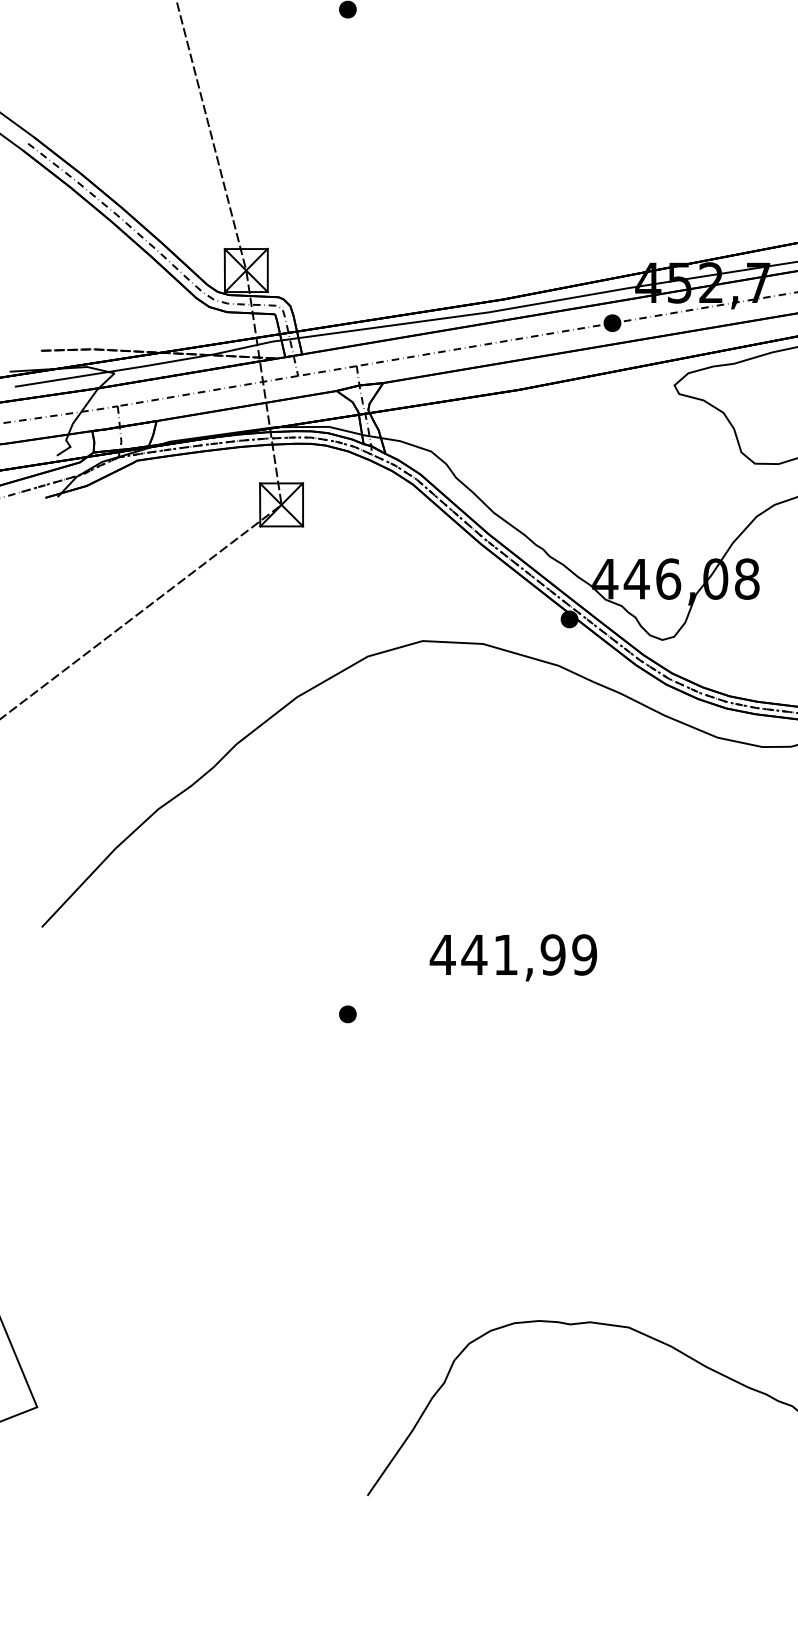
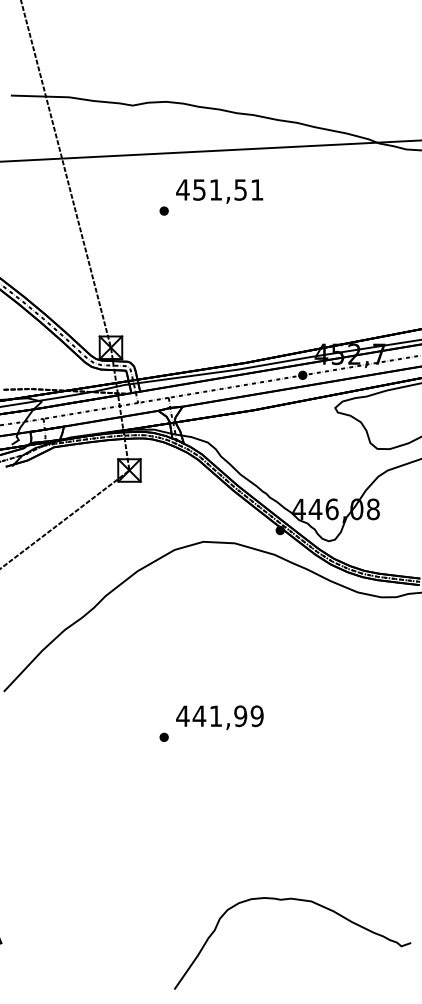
text: (512, 957) -> (219, 717), moved

